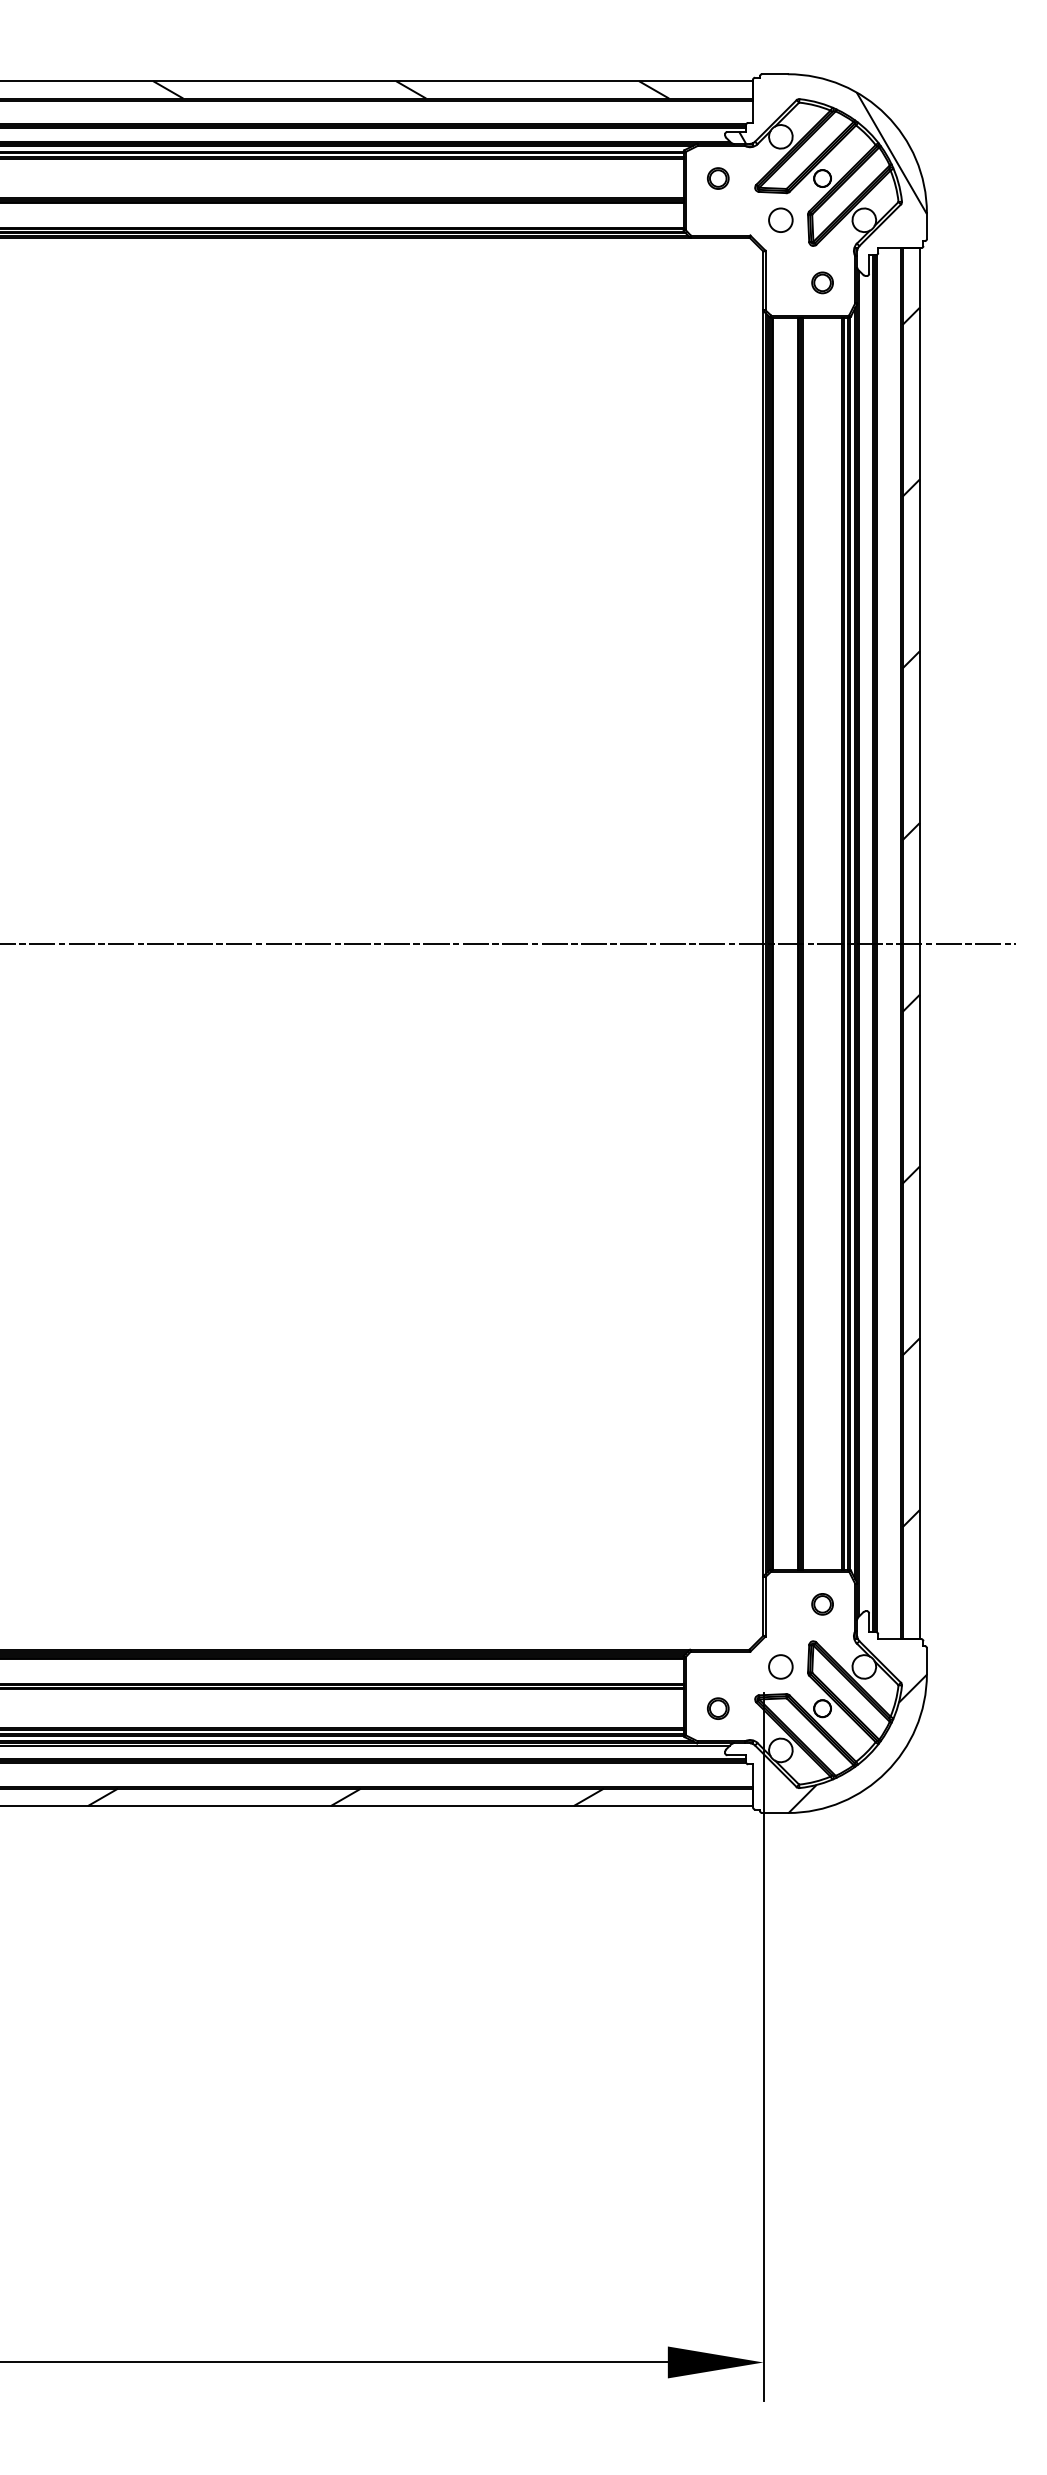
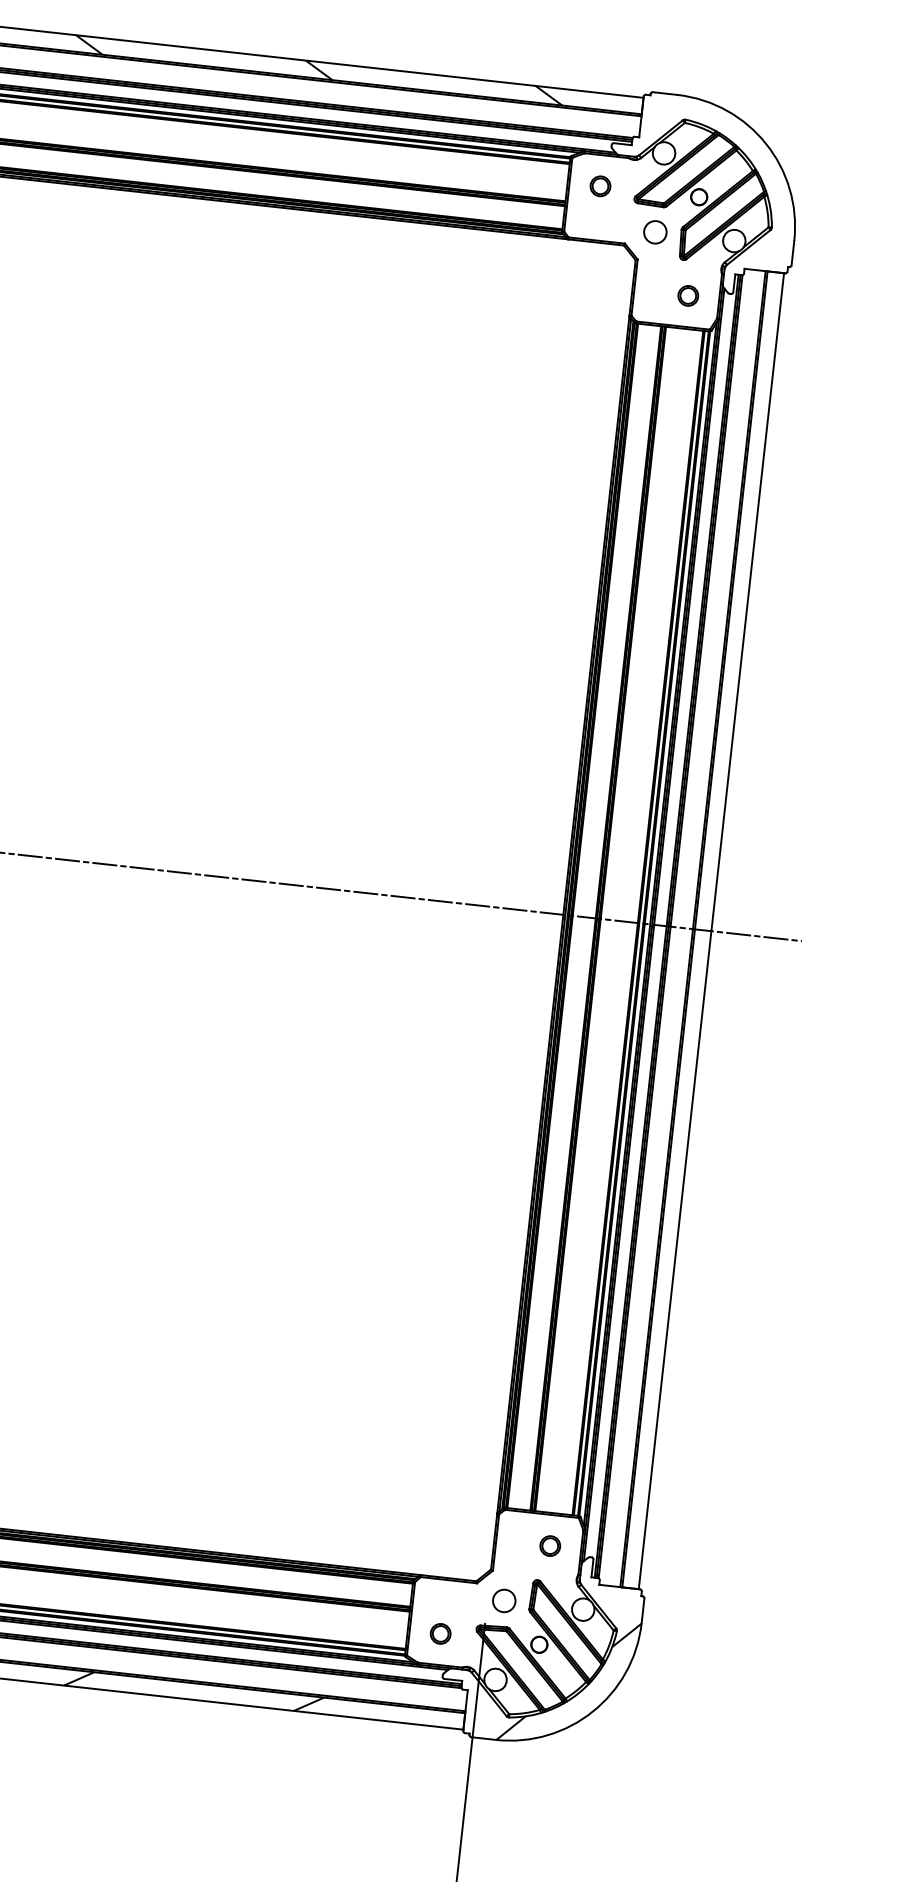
hatch: (832, 153) -> (711, 174), removed
hatch: (910, 917) -> (705, 905), removed

